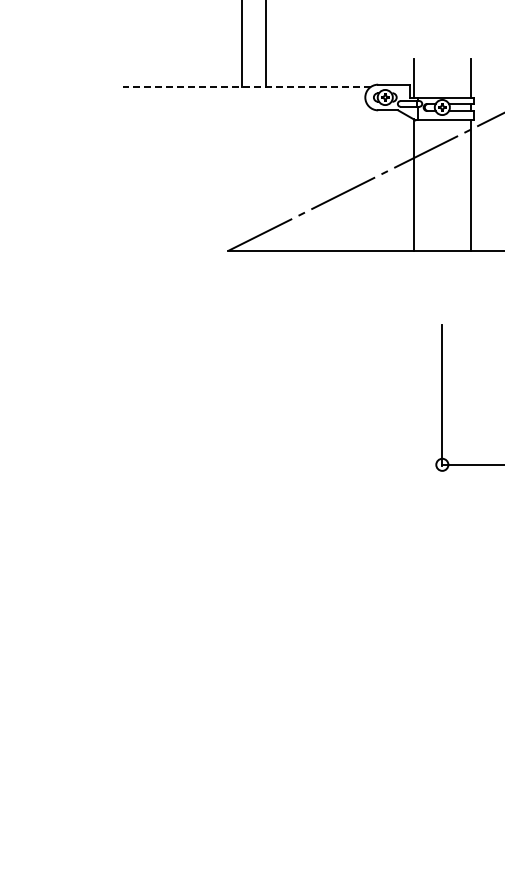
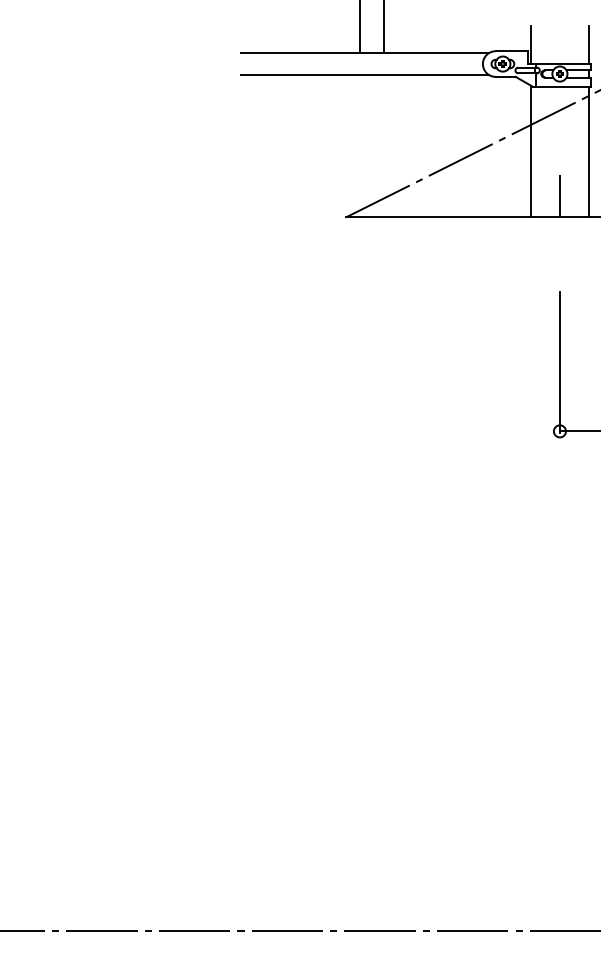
line: (246, 86) -> (364, 53), dashed -> solid
line: (246, 107) -> (364, 74), added
line: (441, 229) -> (559, 196), added

